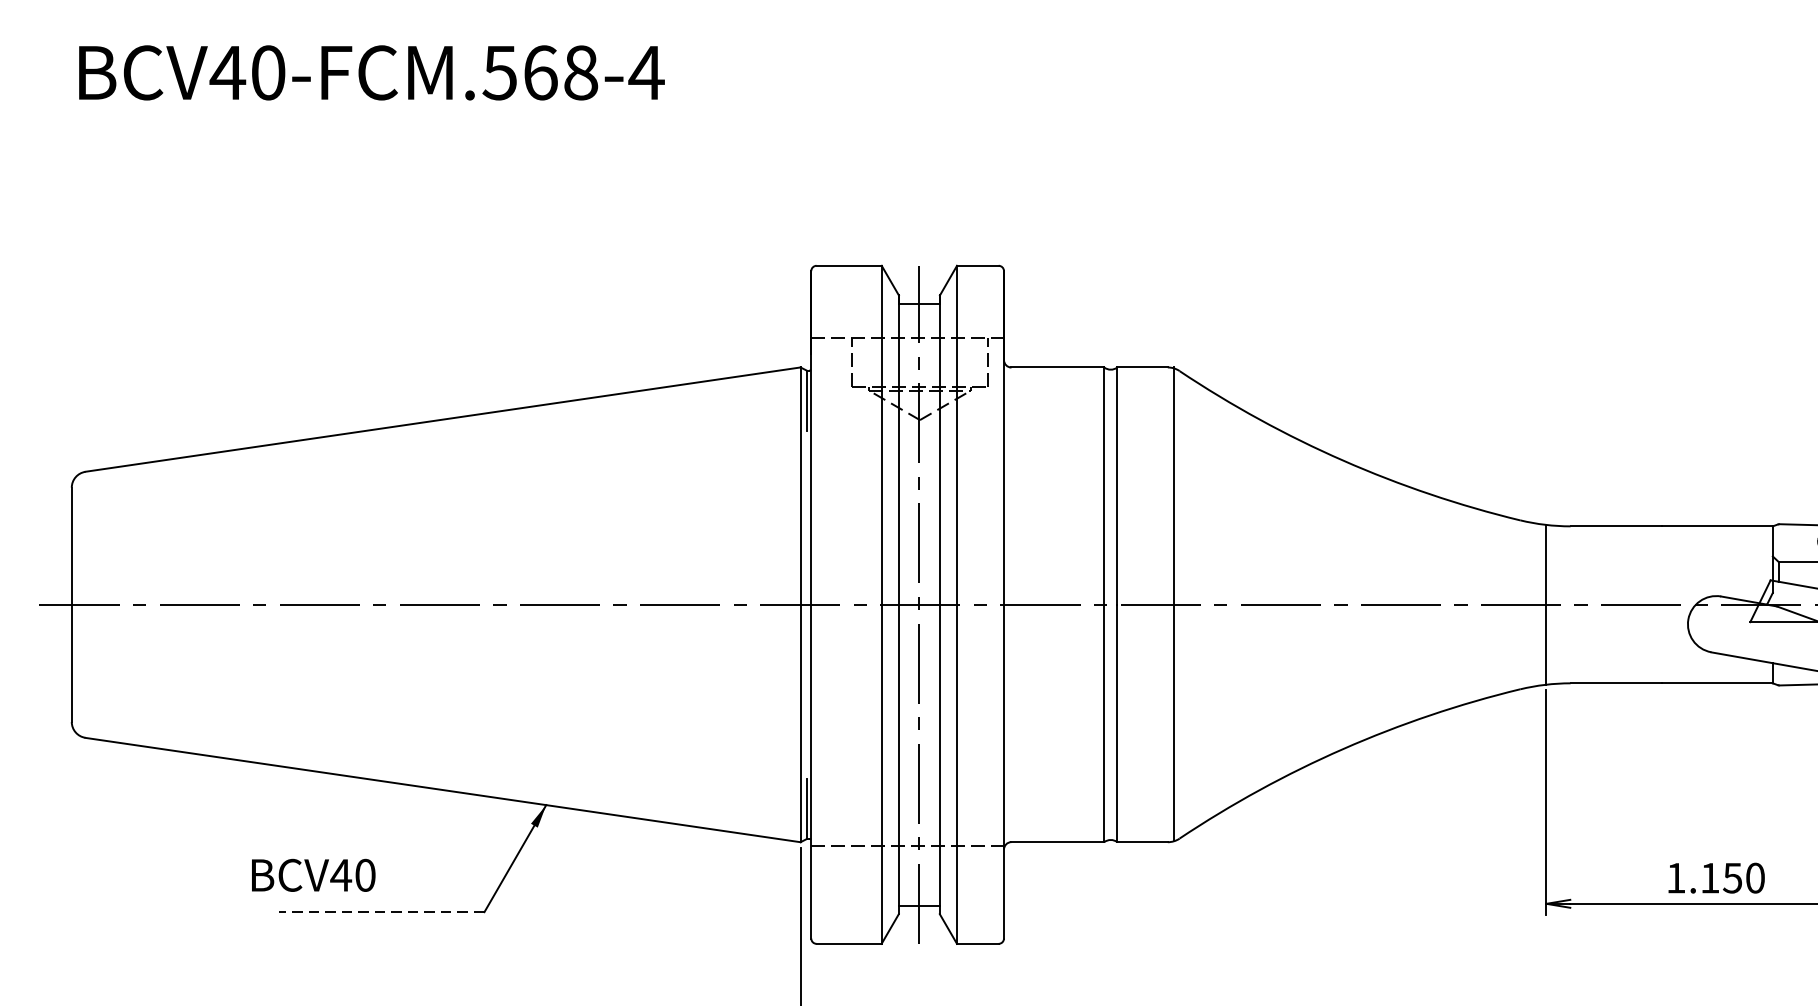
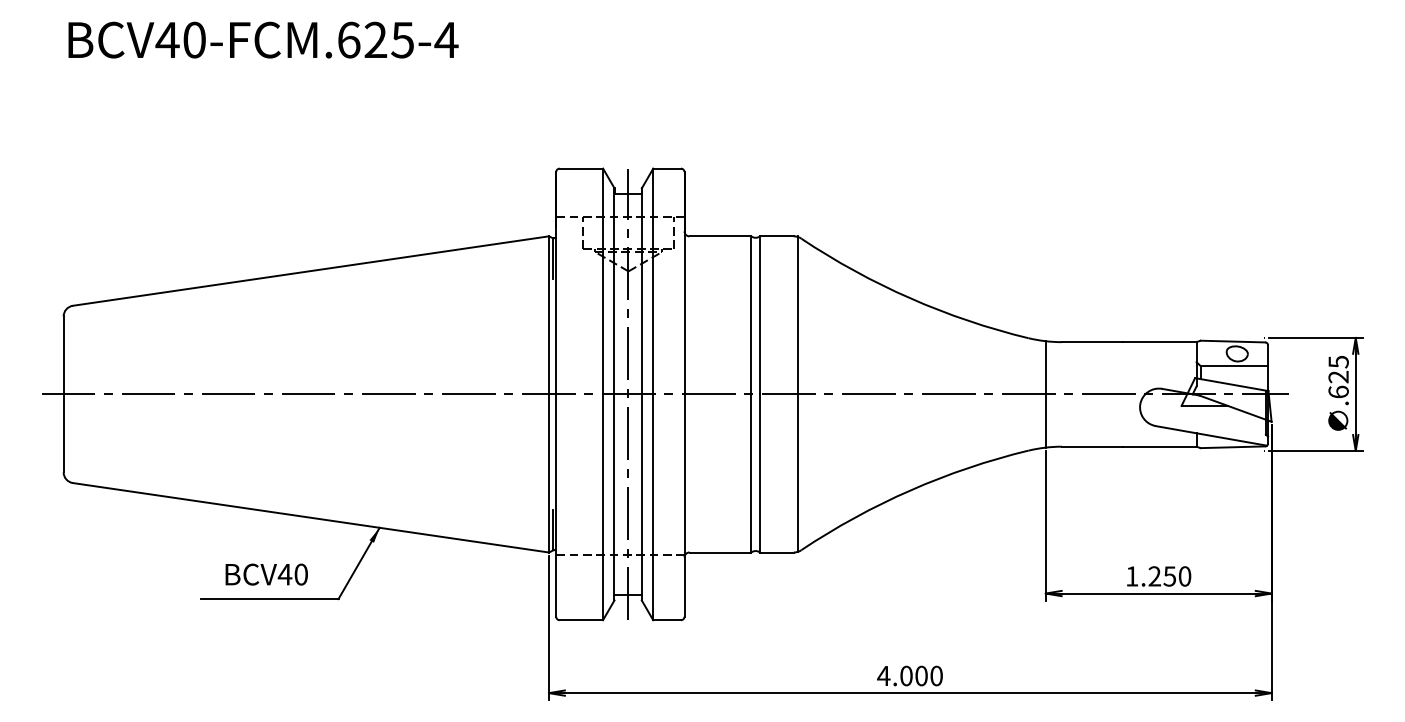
text: (539, 71) -> (375, 39), BCV40-FCM.568-4 -> BCV40-FCM.625-4
text: (313, 875) -> (266, 574), moved
text: (1709, 878) -> (1154, 576), 1.150 -> 1.250
line: (380, 912) -> (269, 599), dashed -> solid

